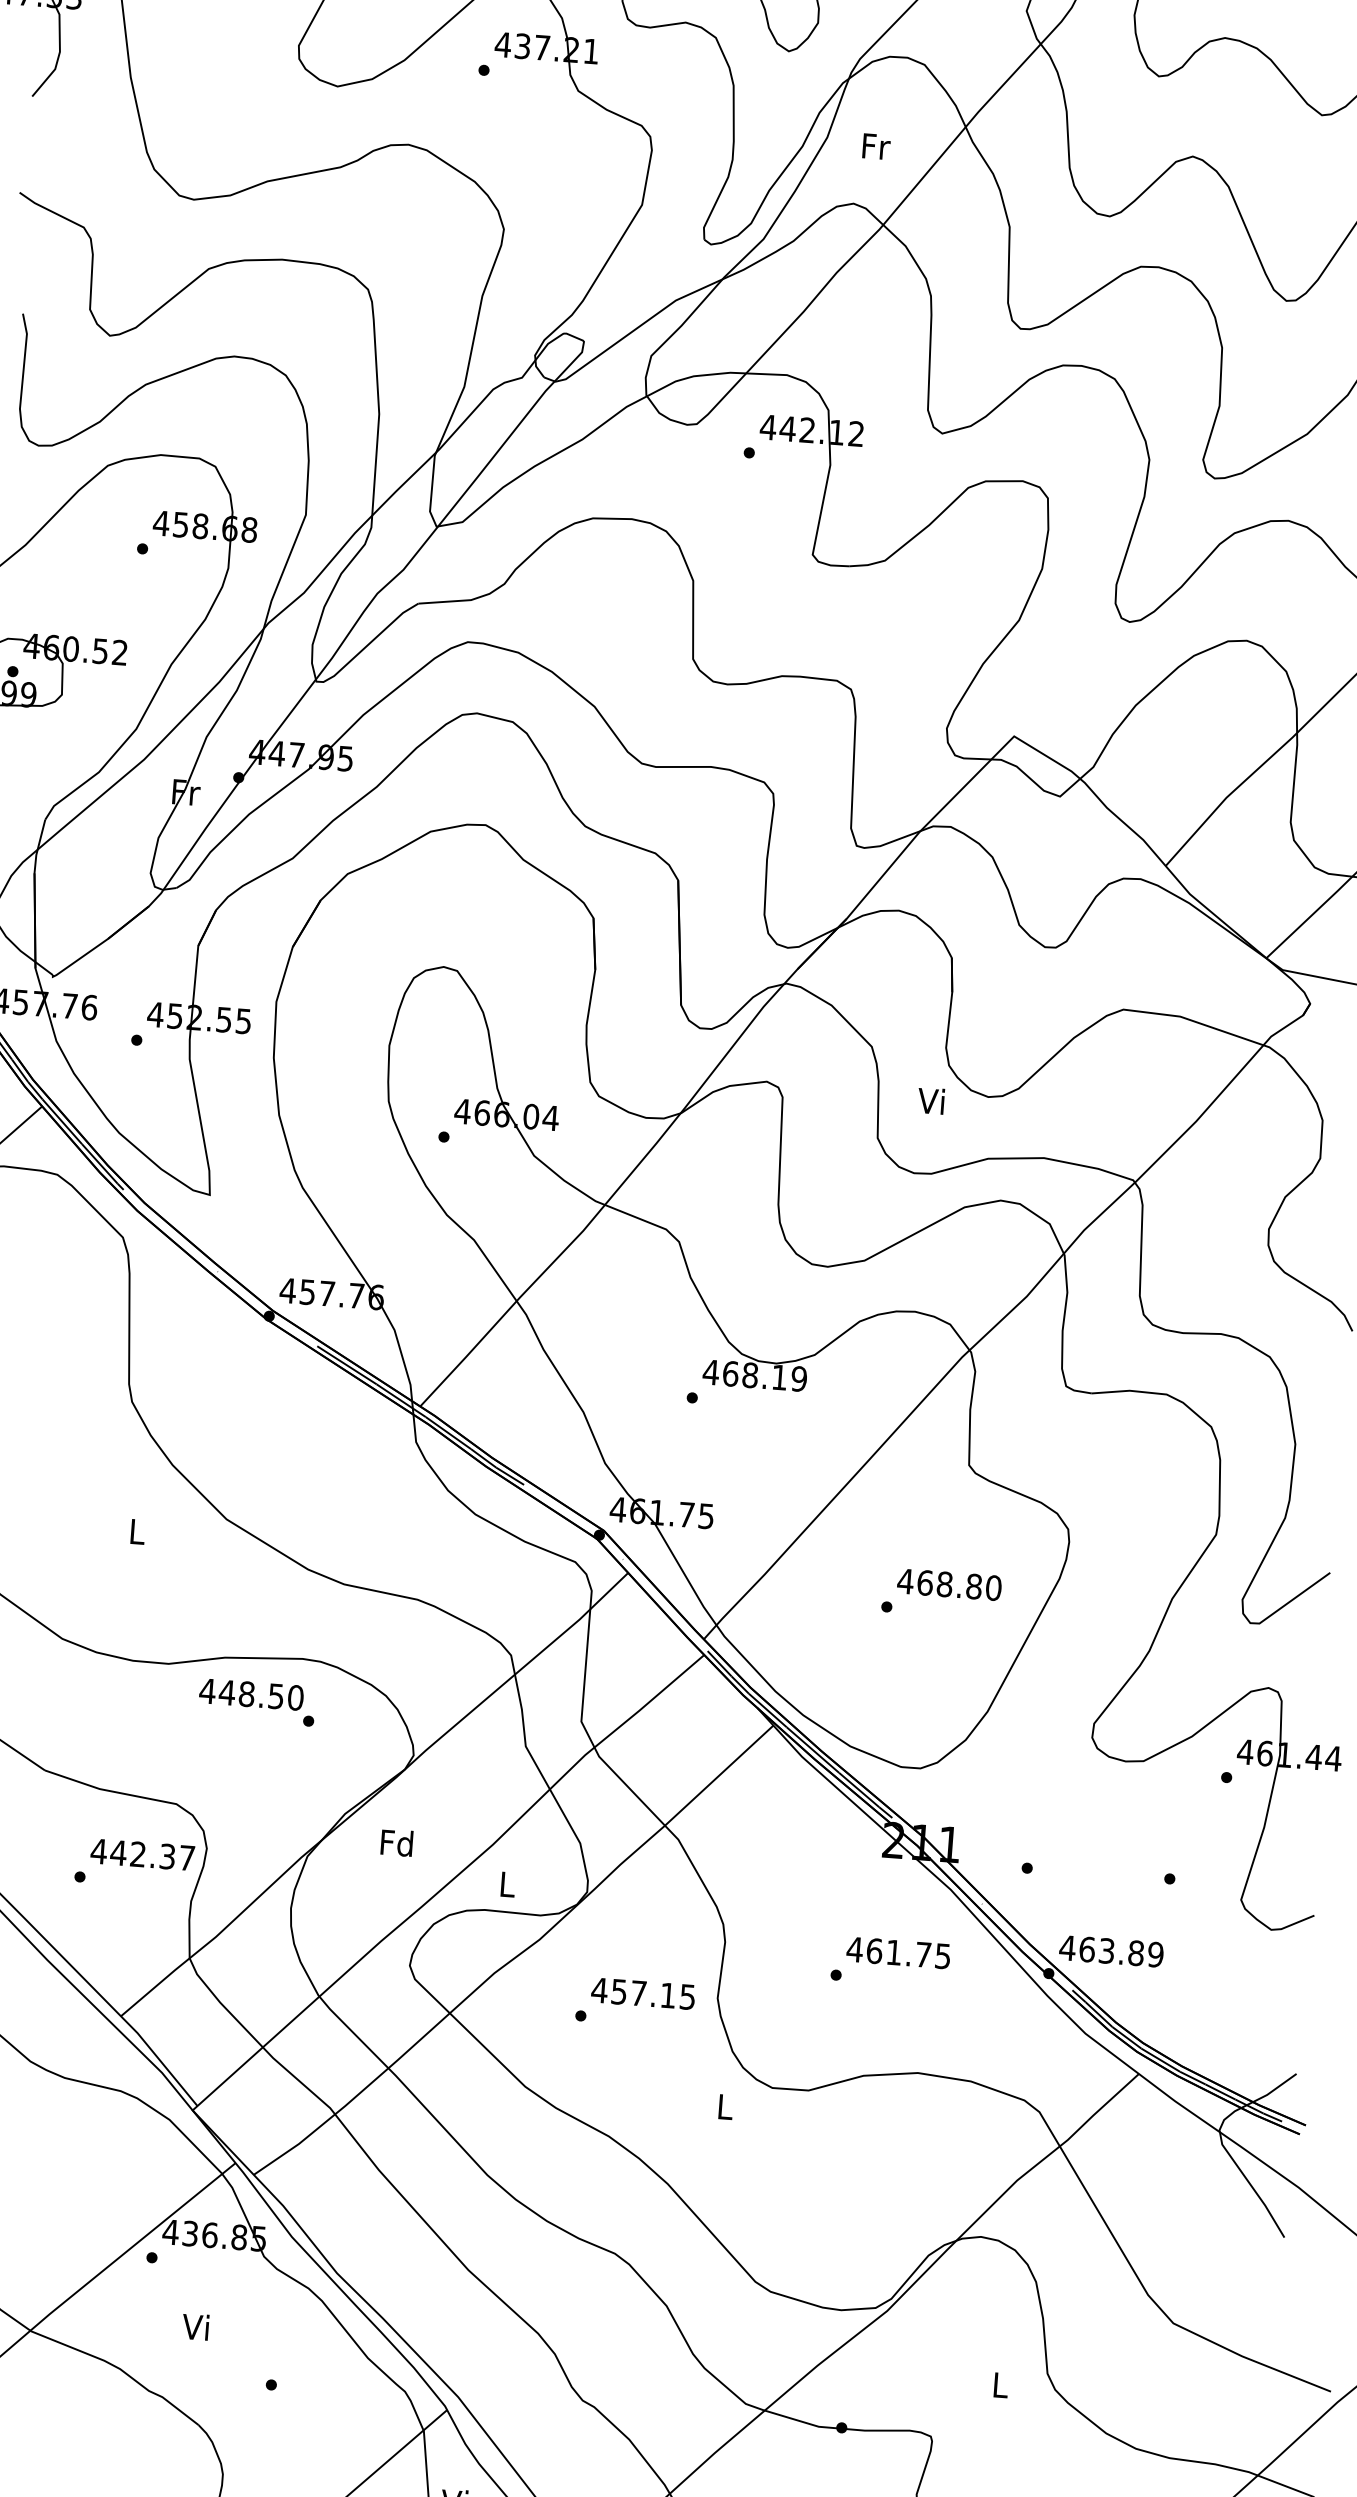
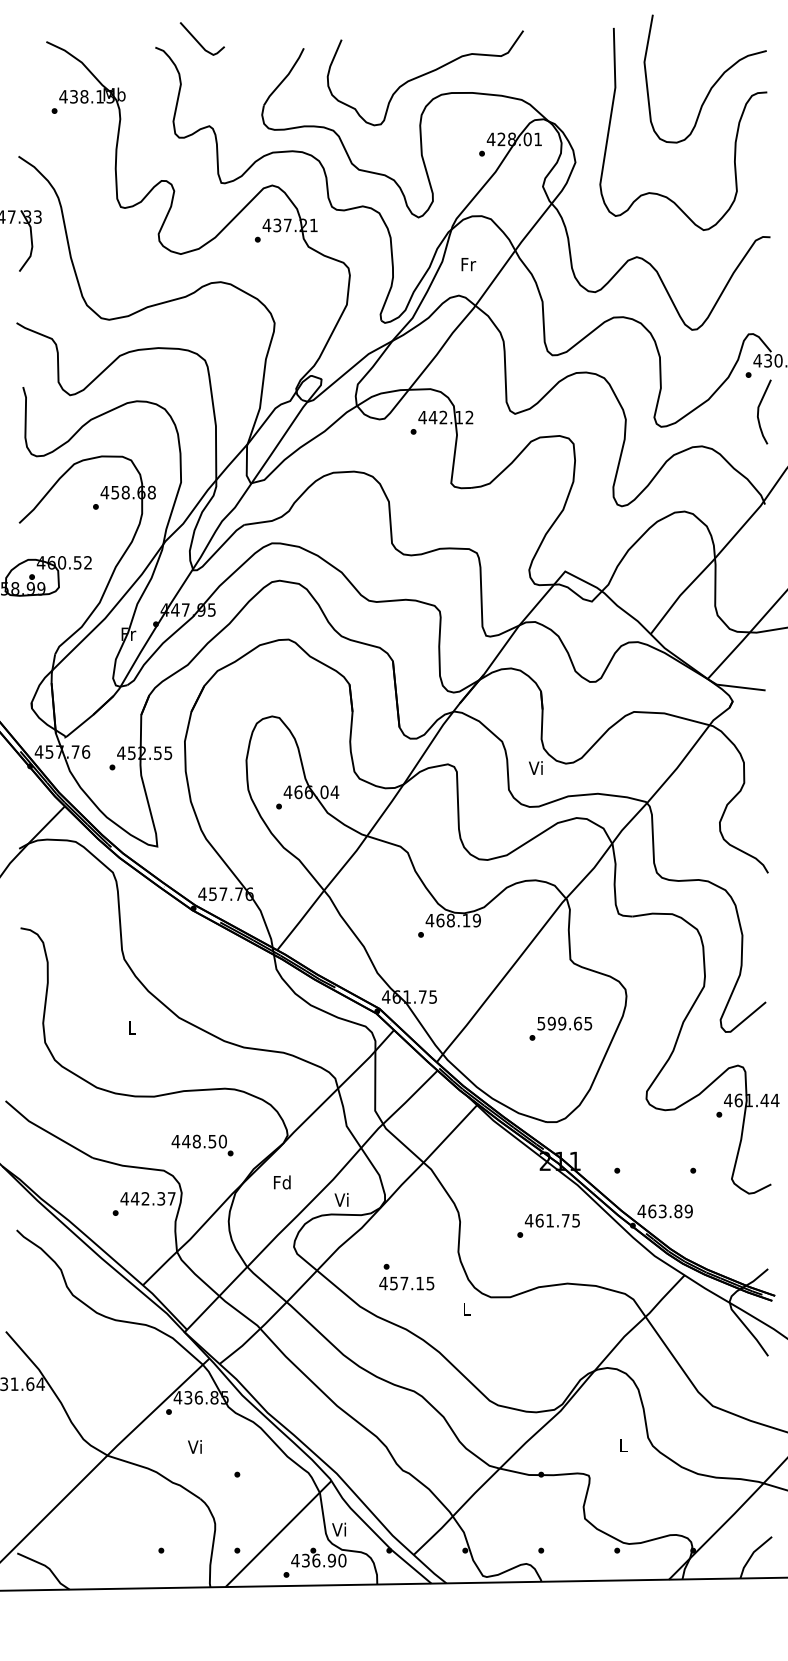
text: (949, 1584) -> (564, 1023), 468.80 -> 599.65
text: (256, 1702) -> (202, 1145), moved
text: (505, 1883) -> (341, 1199), L -> Vi
text: (642, 1993) -> (406, 1283), moved

